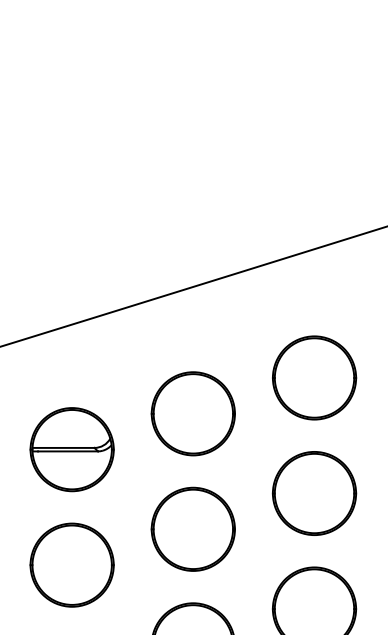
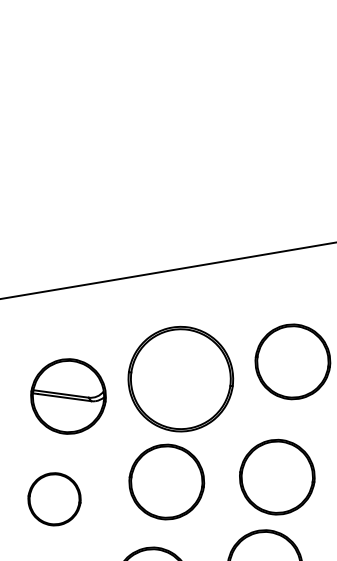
part: (192, 413) -> (180, 378), size x1.4
part: (314, 493) -> (277, 477), moved
part: (71, 564) -> (54, 498), size x0.7

